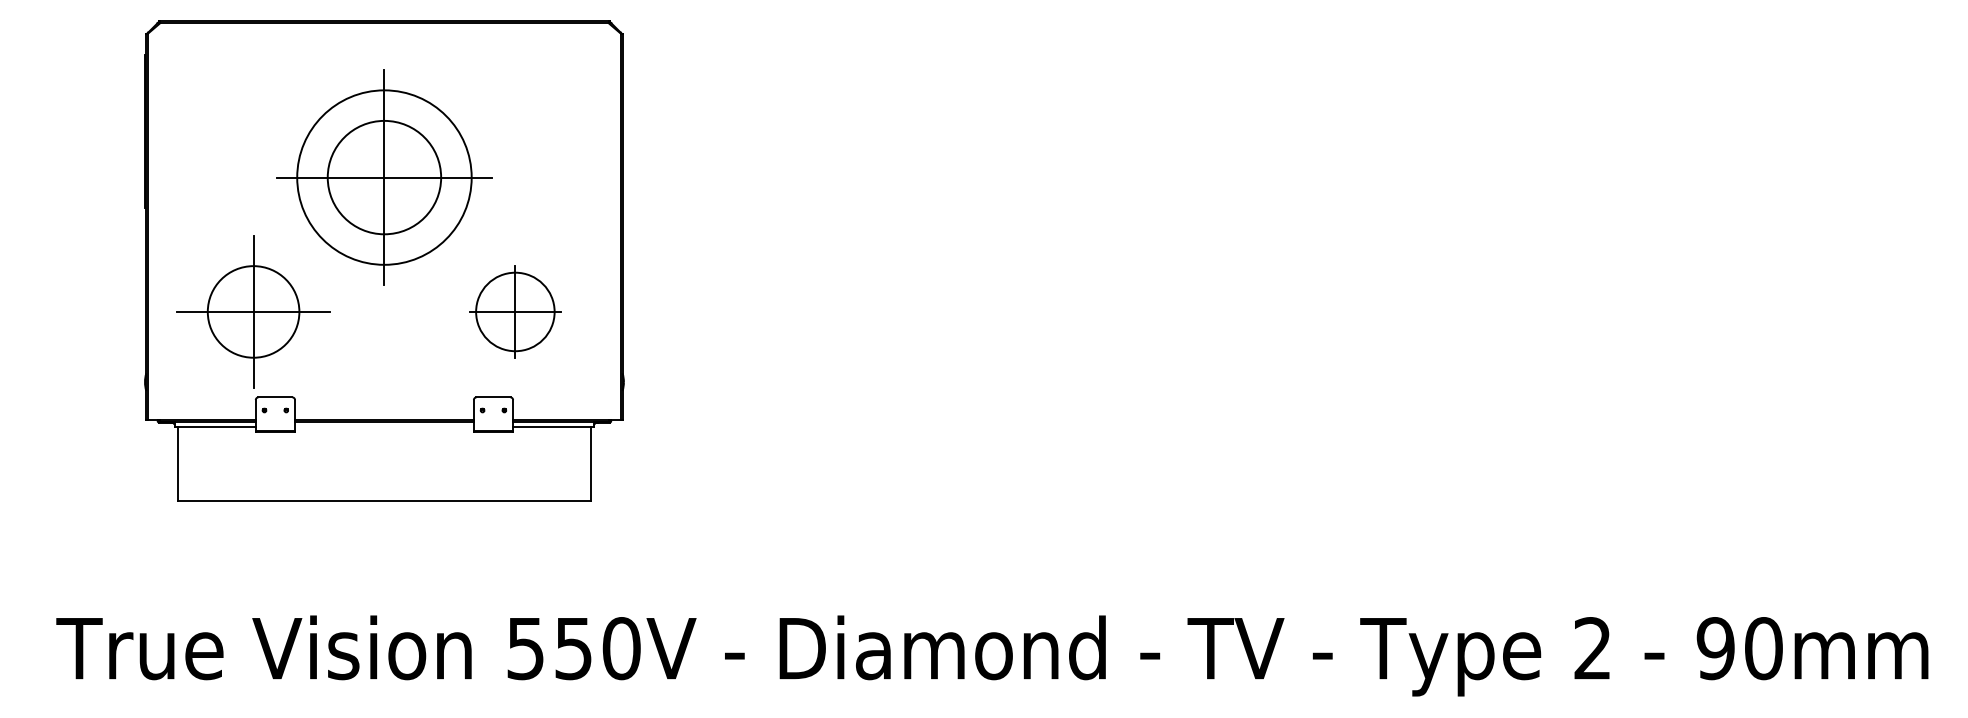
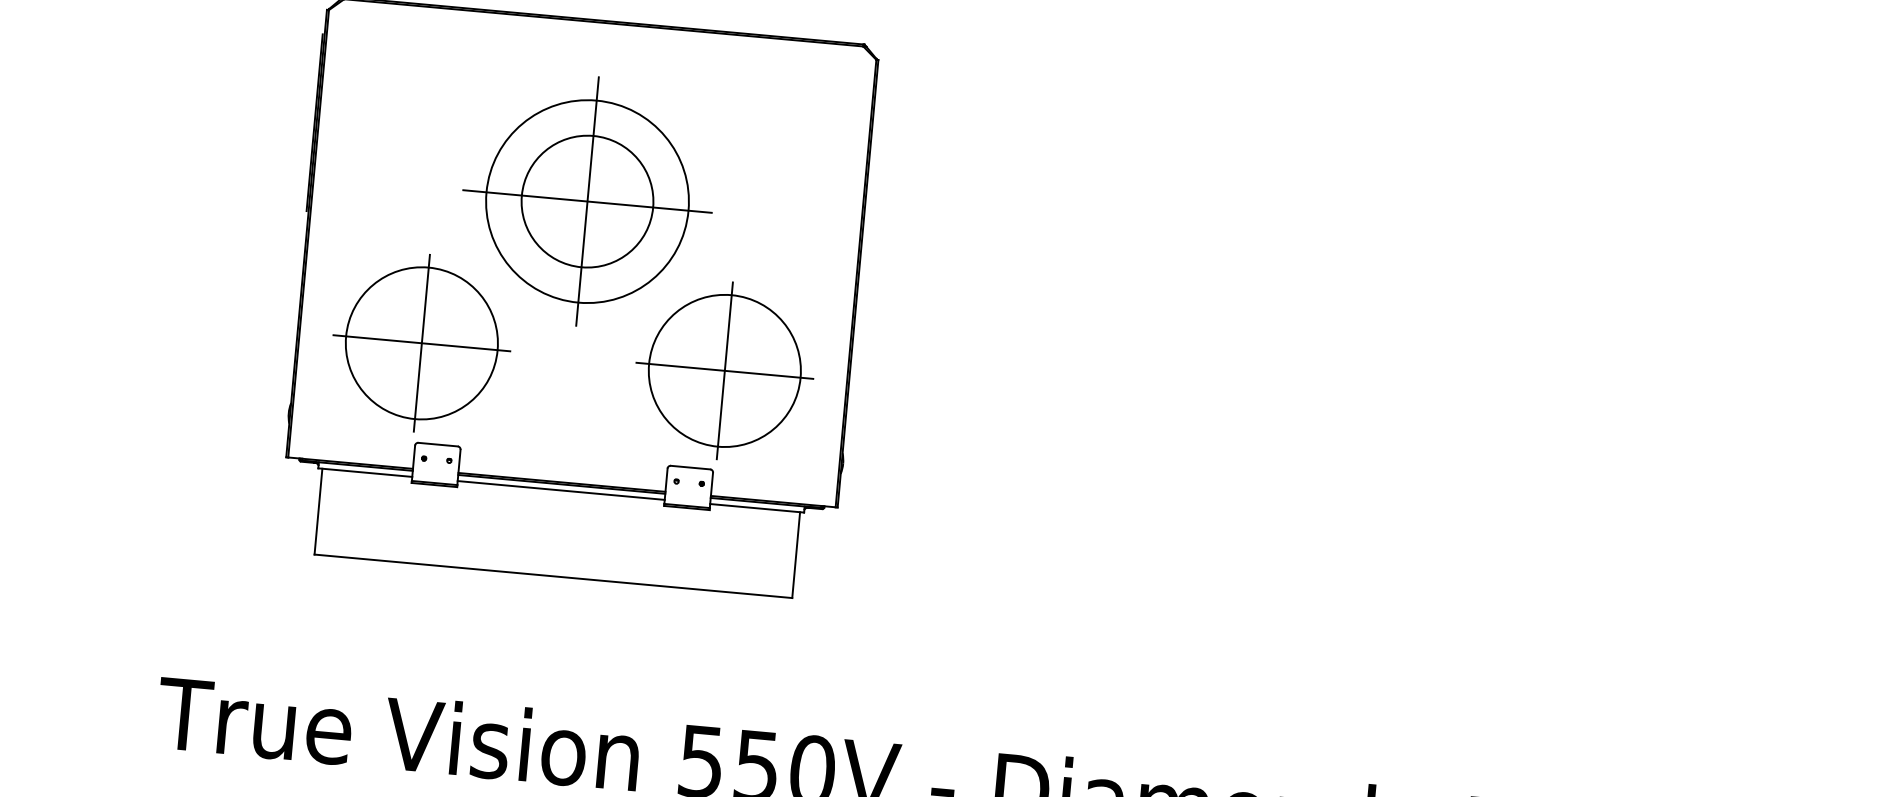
circle: (253, 311) -> (421, 342), size x1.43
part: (515, 311) -> (725, 370), size x1.67
line: (384, 427) -> (561, 490), added

